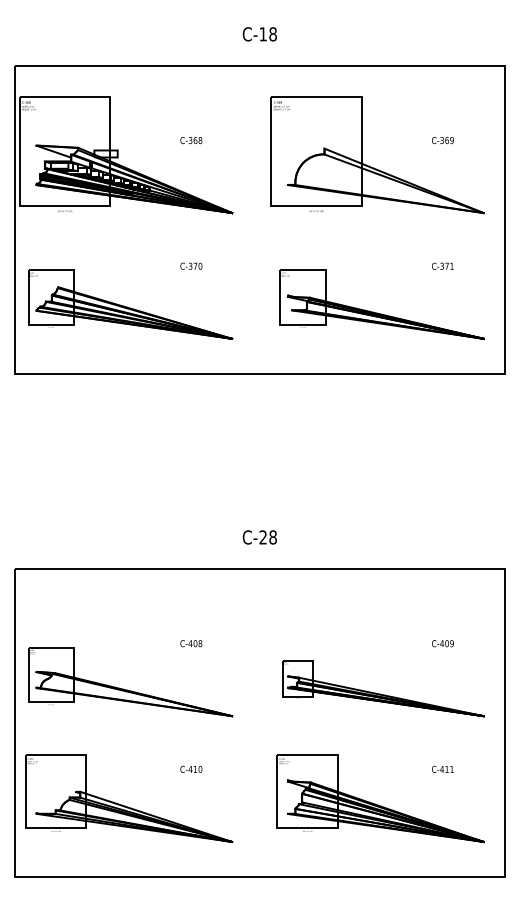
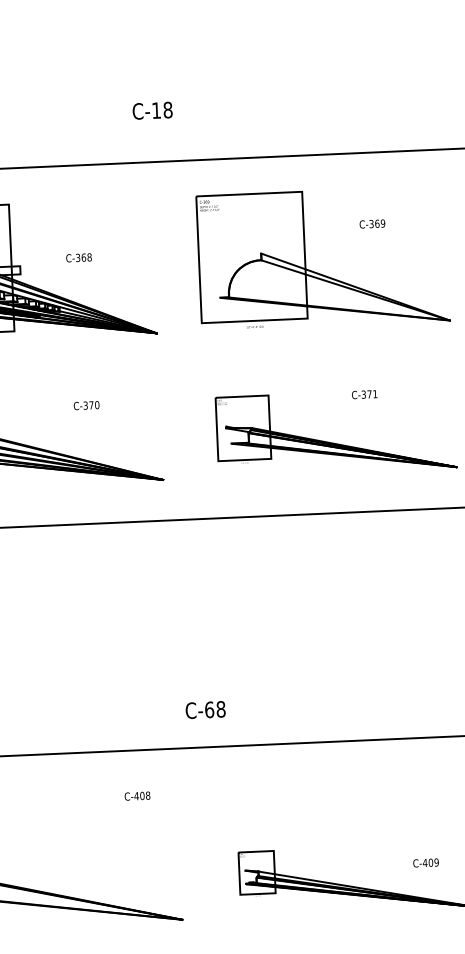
text: (259, 34) -> (152, 111), moved
text: (191, 140) -> (79, 257), moved
text: (442, 140) -> (371, 224), moved
text: (191, 265) -> (86, 404), moved
text: (442, 265) -> (364, 393), moved
text: (263, 537) -> (209, 709), C-28 -> C-68
text: (191, 643) -> (137, 795), moved
text: (442, 643) -> (425, 862), moved

